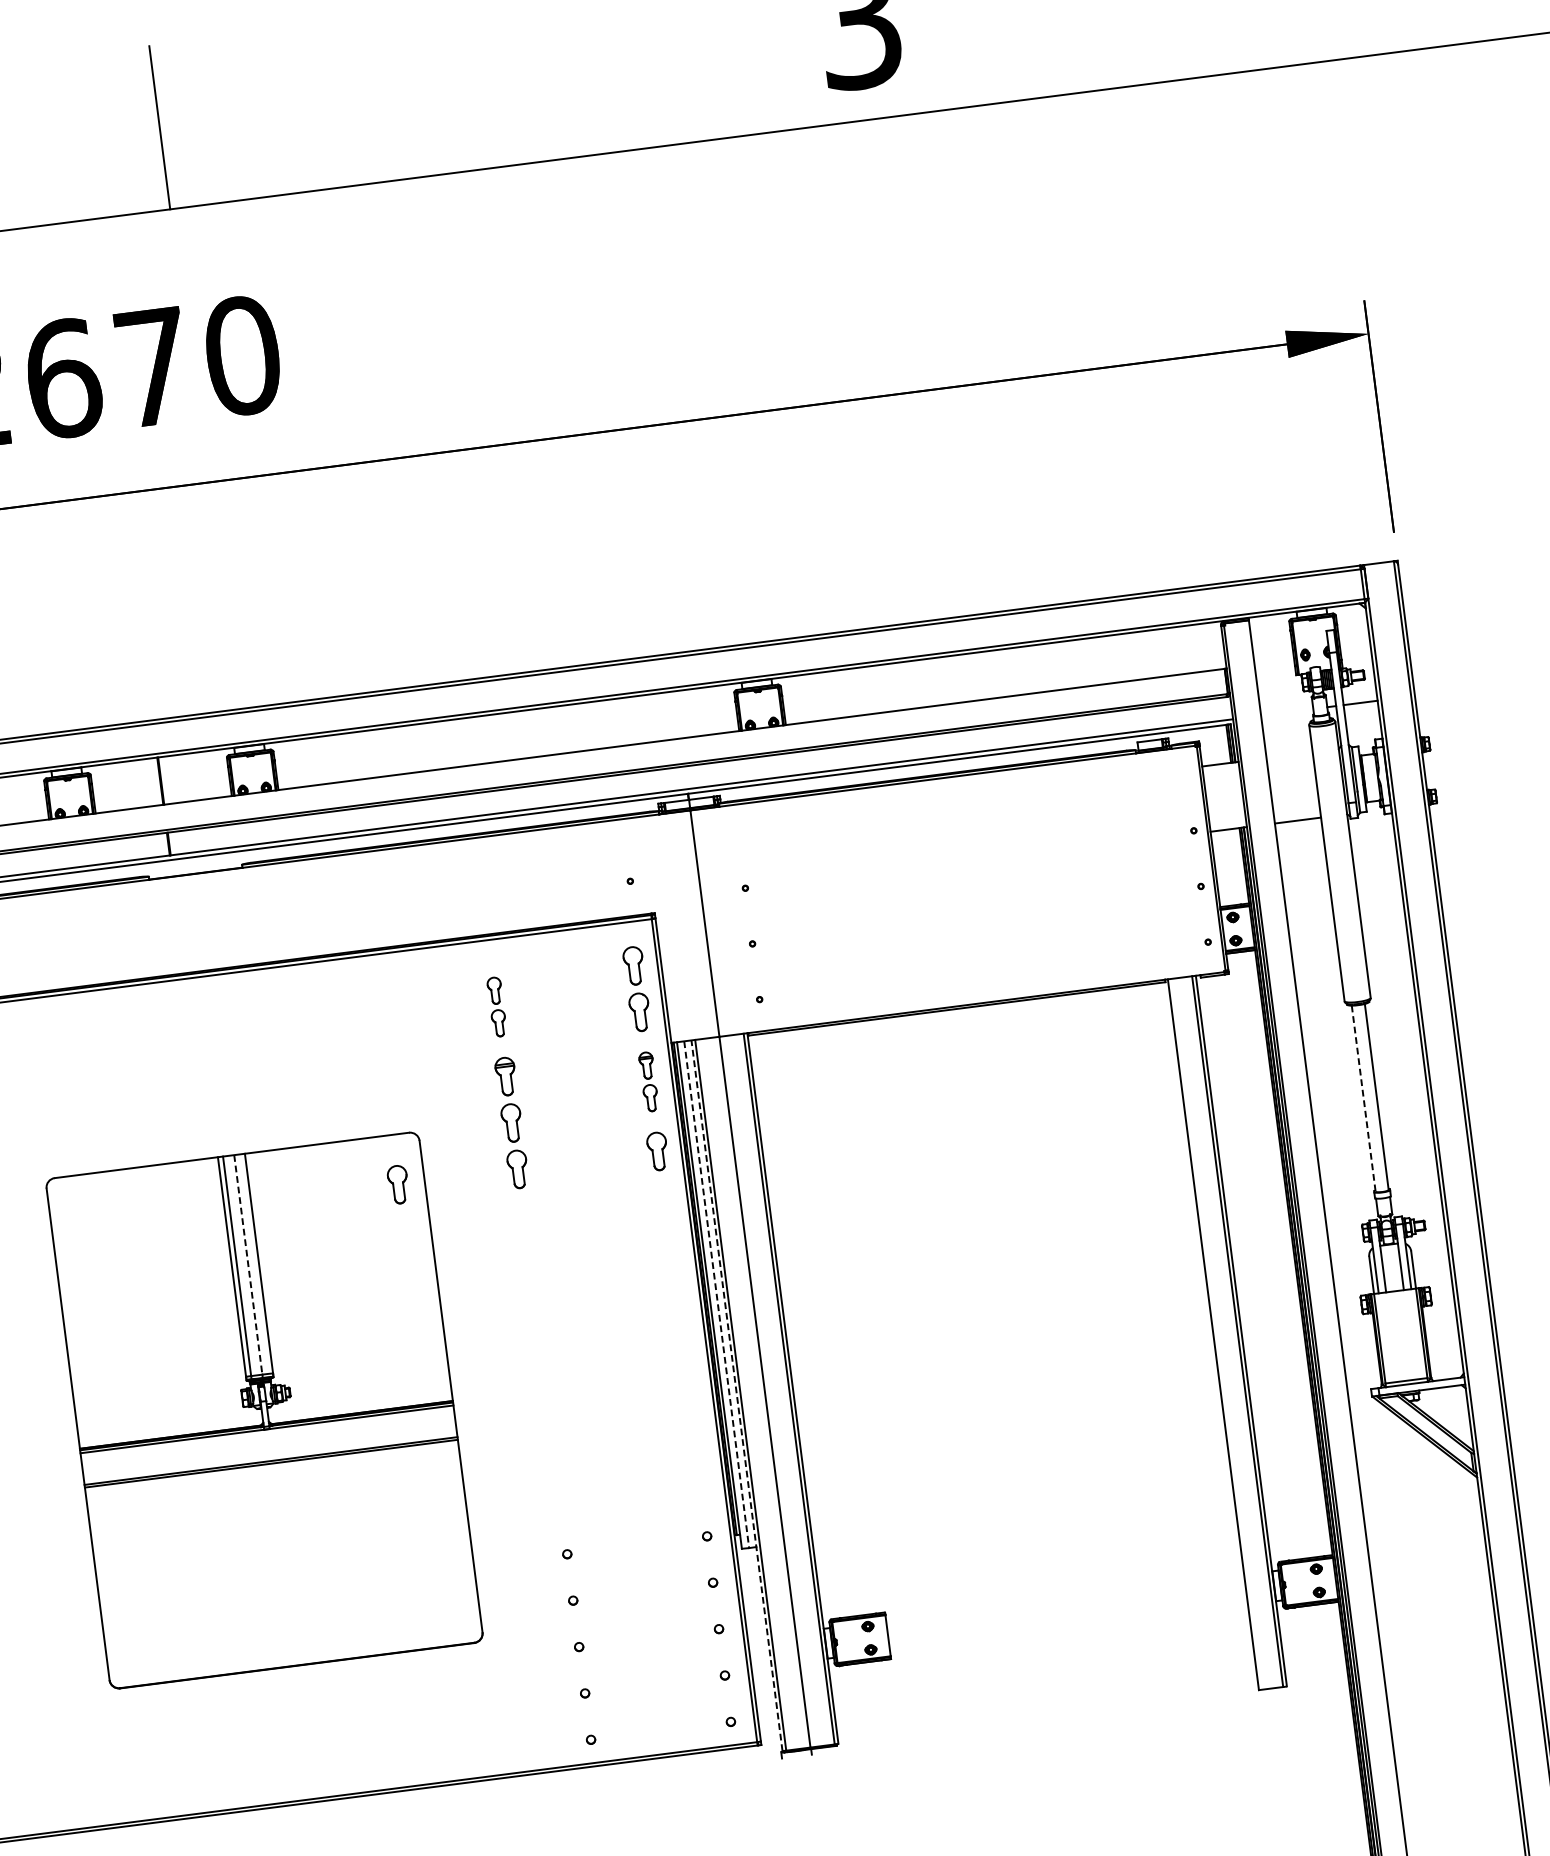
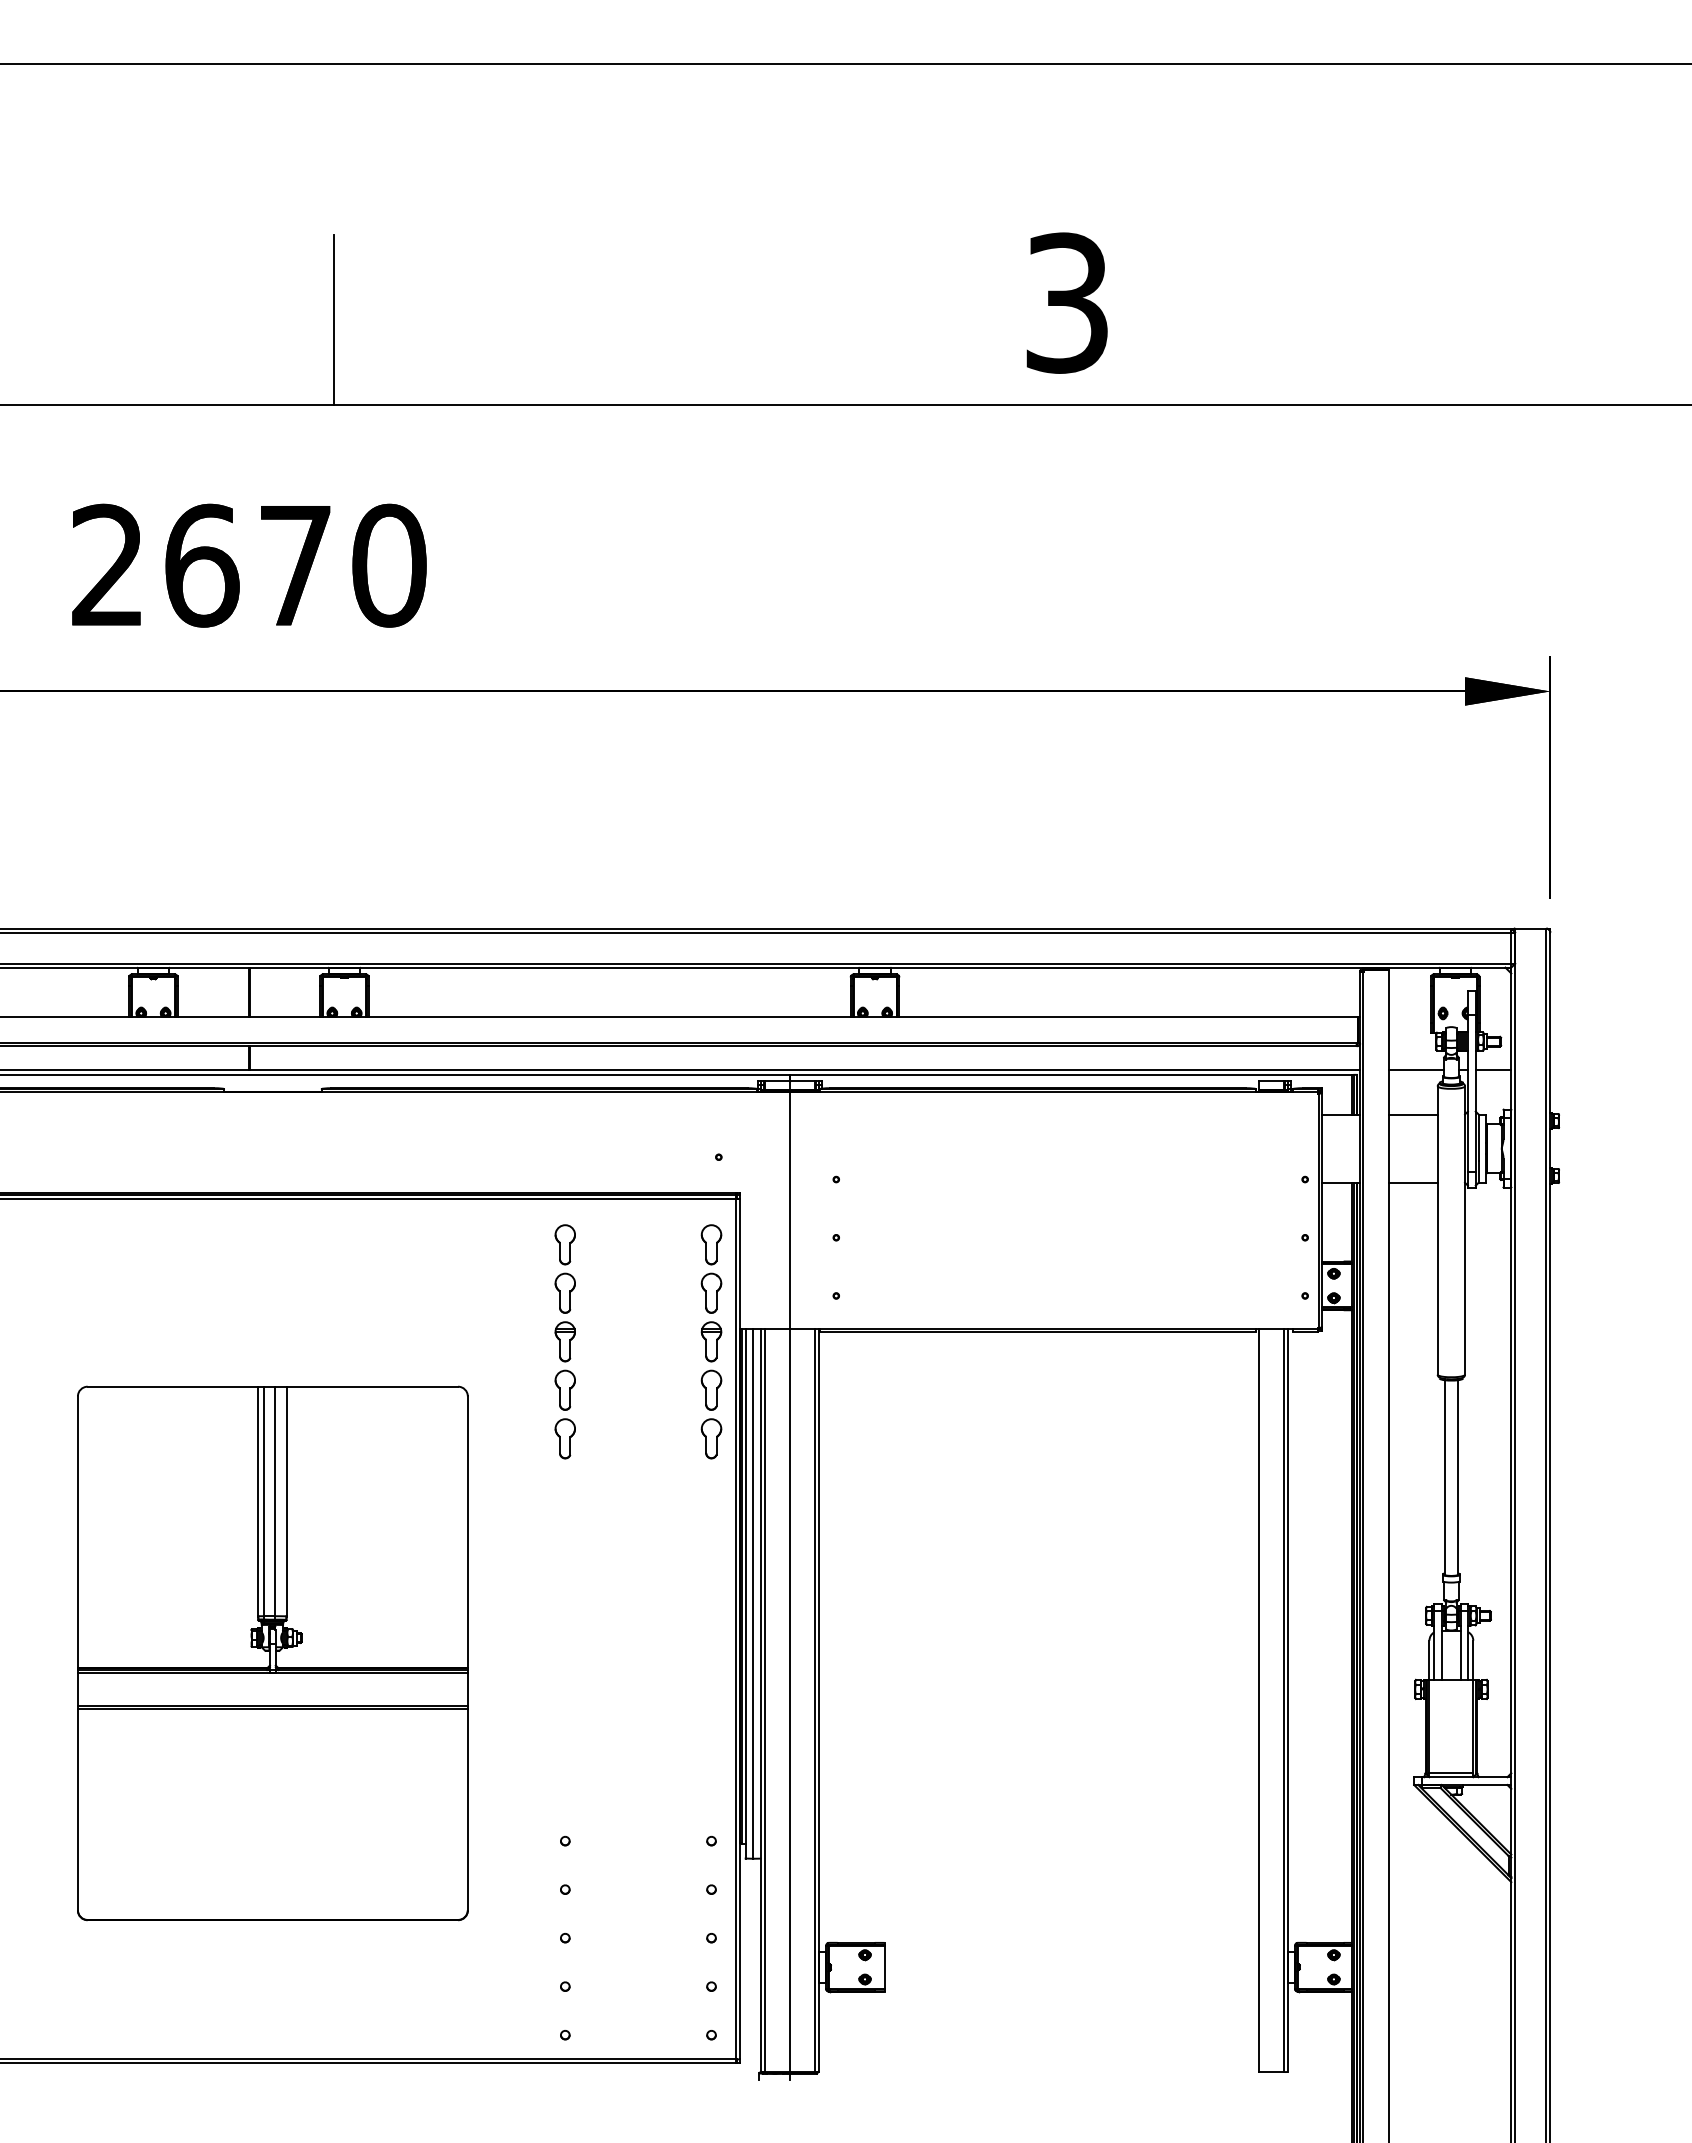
line: (1287, 712) -> (1416, 1070), added
line: (1289, 755) -> (1413, 1114), added
part: (496, 1006) -> (564, 1268), size x1.43
part: (648, 1081) -> (711, 1365), size x1.43
line: (1363, 1098) -> (1444, 1477), dashed -> solid
part: (397, 1184) -> (439, 1438), removed
line: (248, 1264) -> (275, 1501), dashed -> solid
line: (716, 1294) -> (753, 1593), dashed -> solid
line: (736, 1394) -> (760, 1699), dashed -> solid

